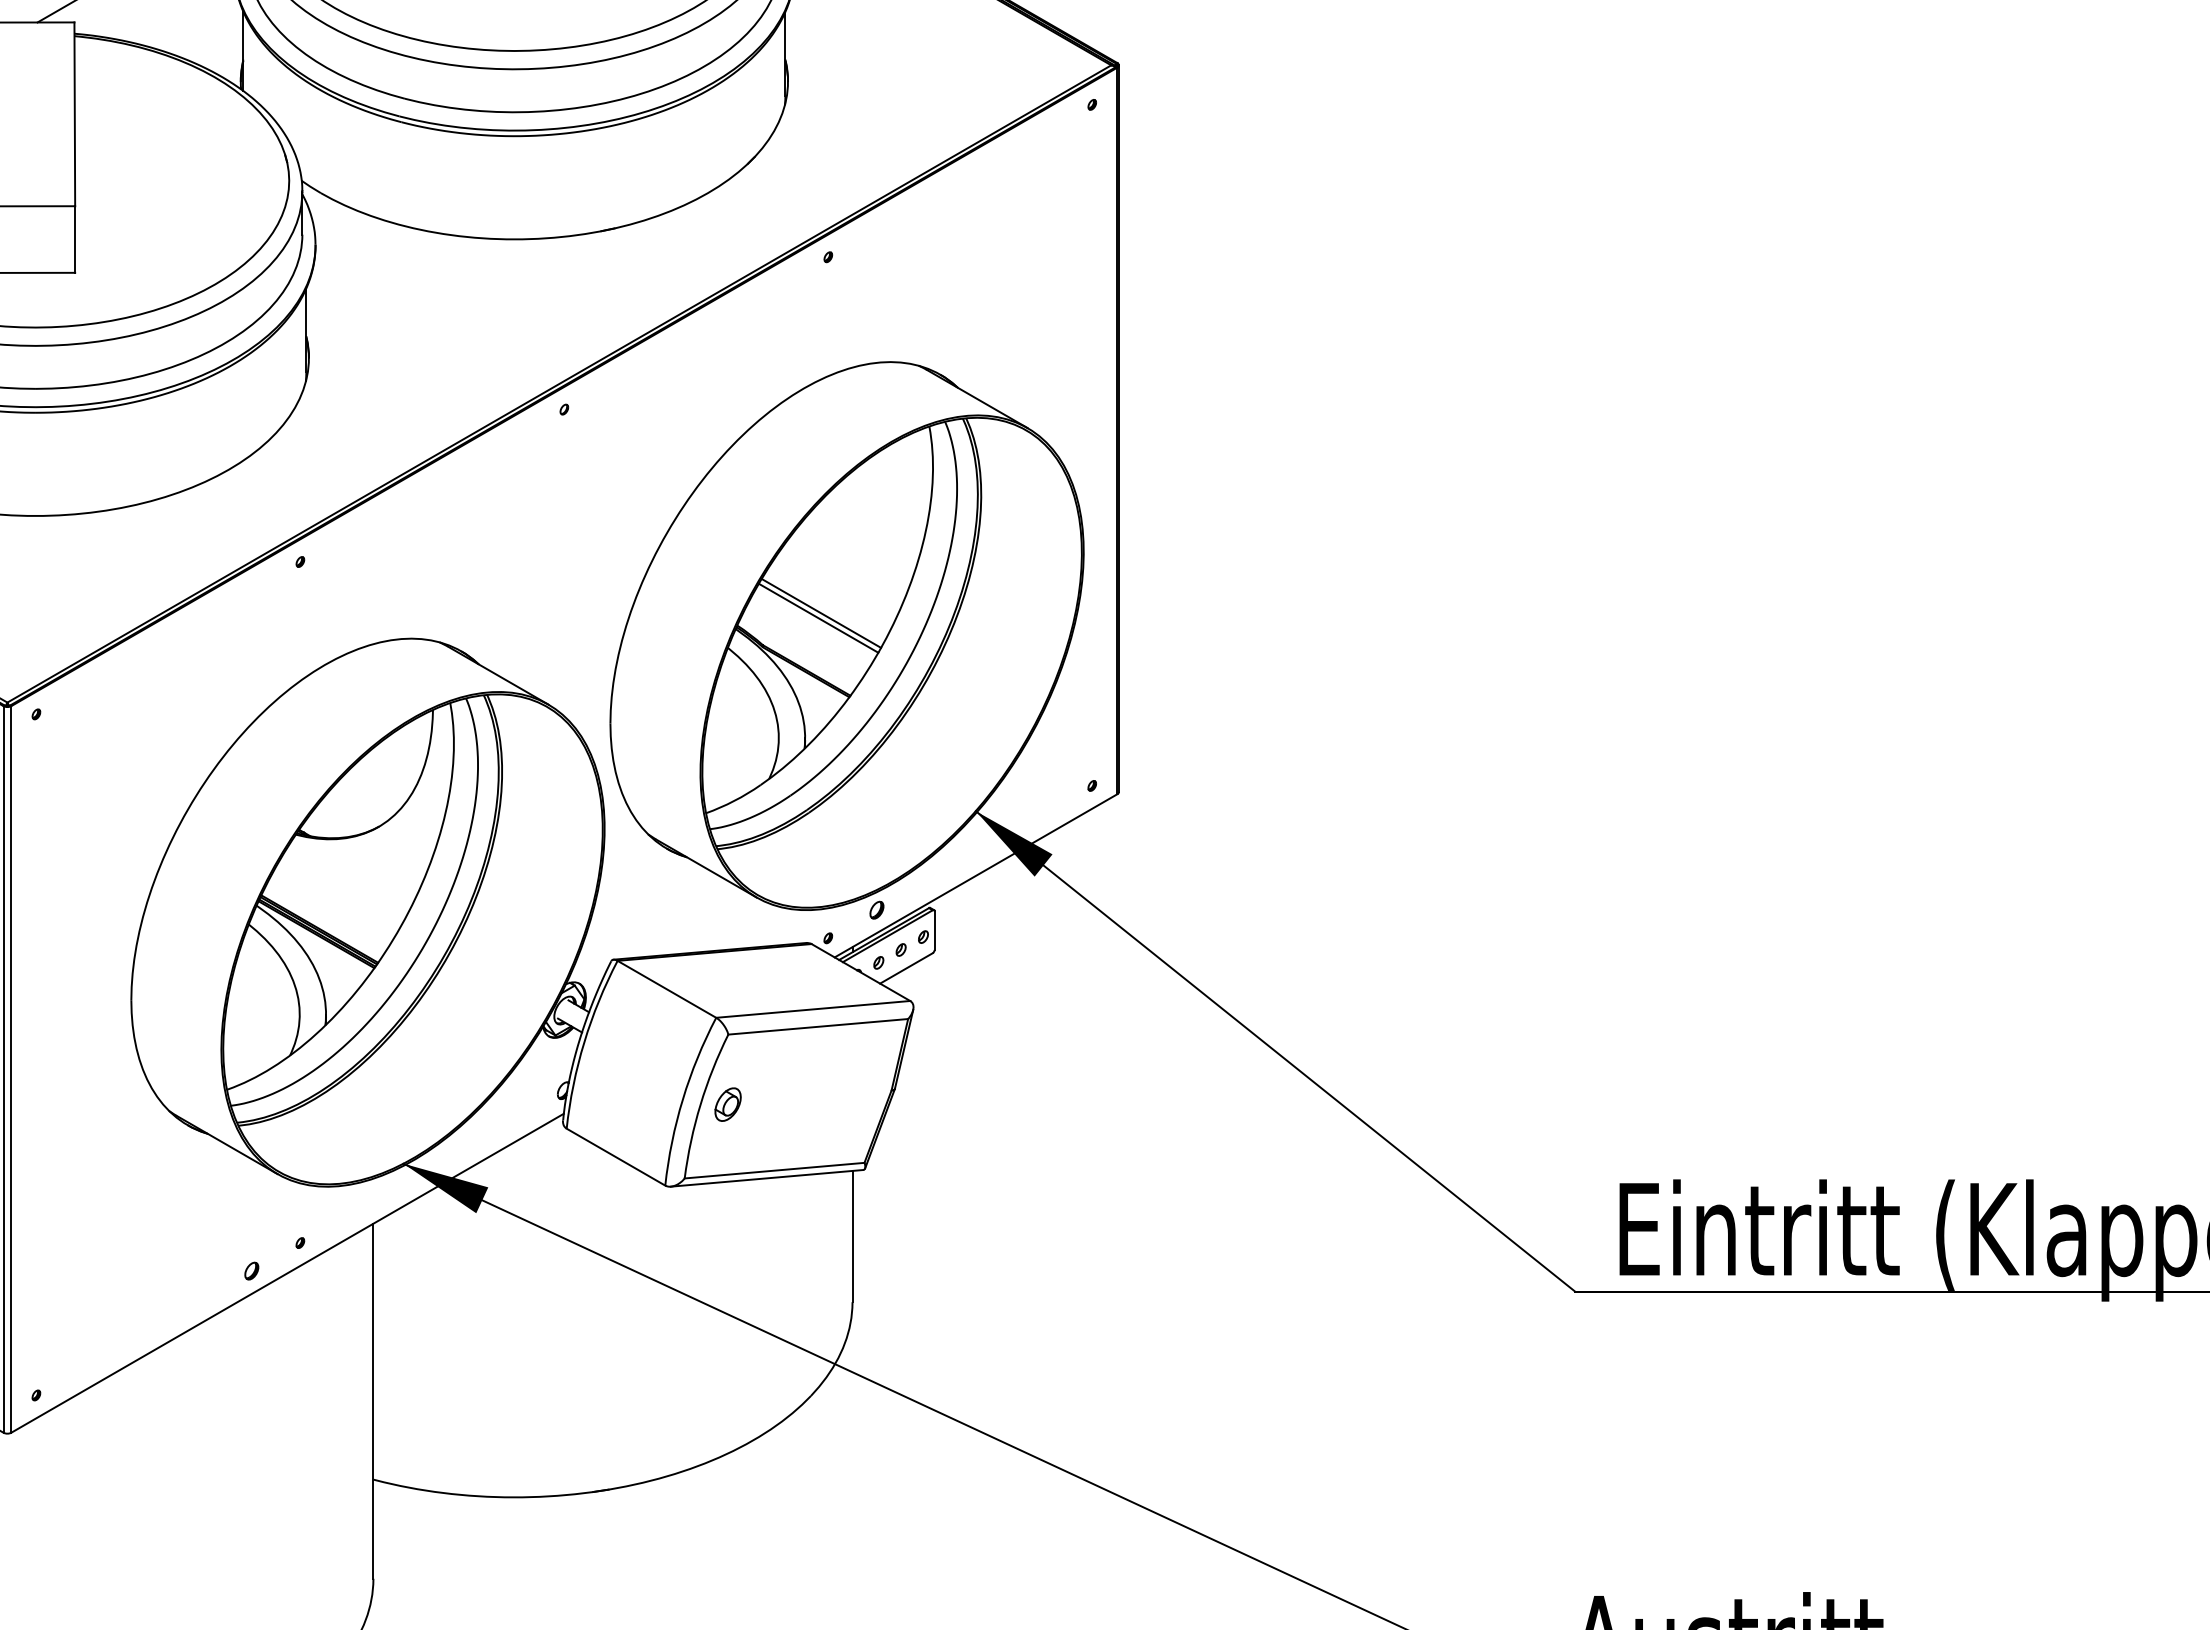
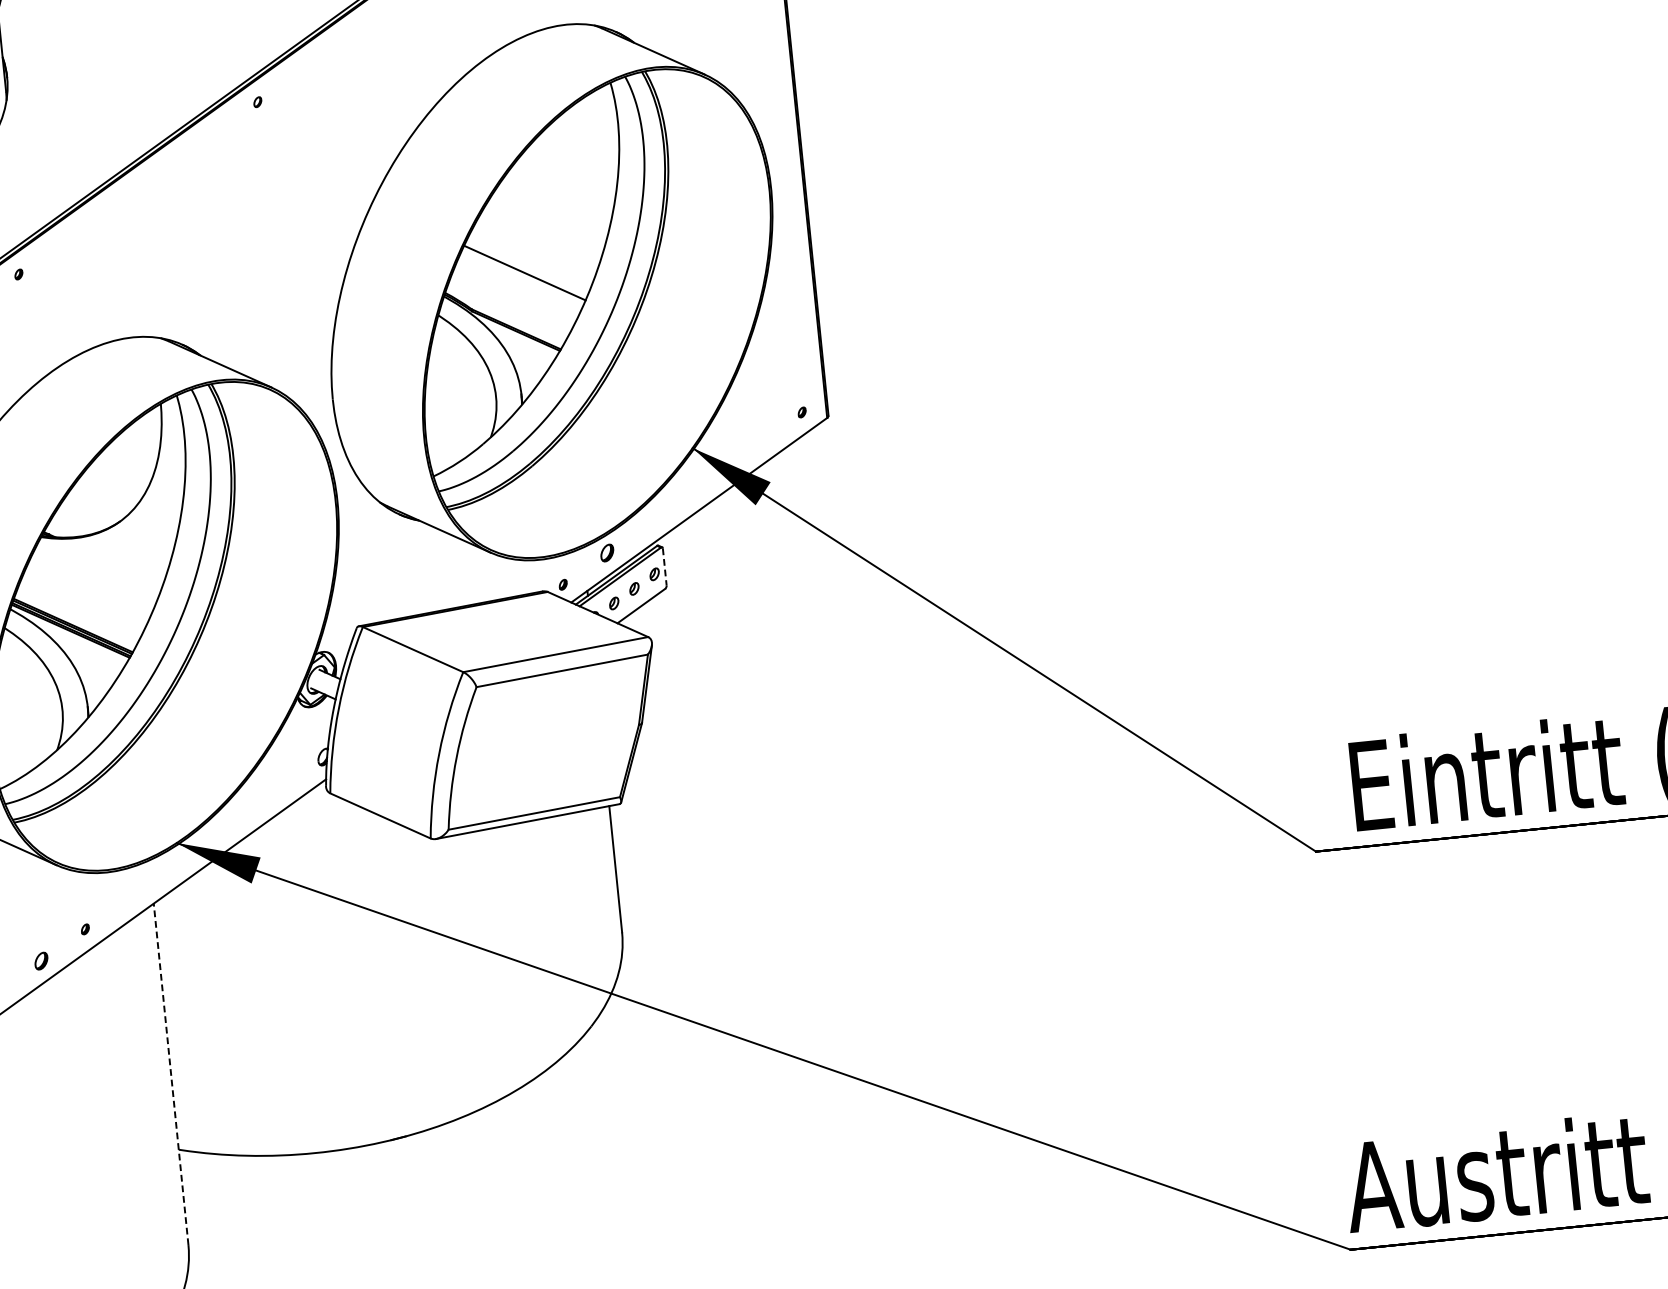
line: (818, 617) -> (522, 277), removed
line: (934, 931) -> (664, 567), solid -> dashed
part: (727, 1104) -> (482, 754), removed
line: (373, 1401) -> (171, 1074), solid -> dashed

